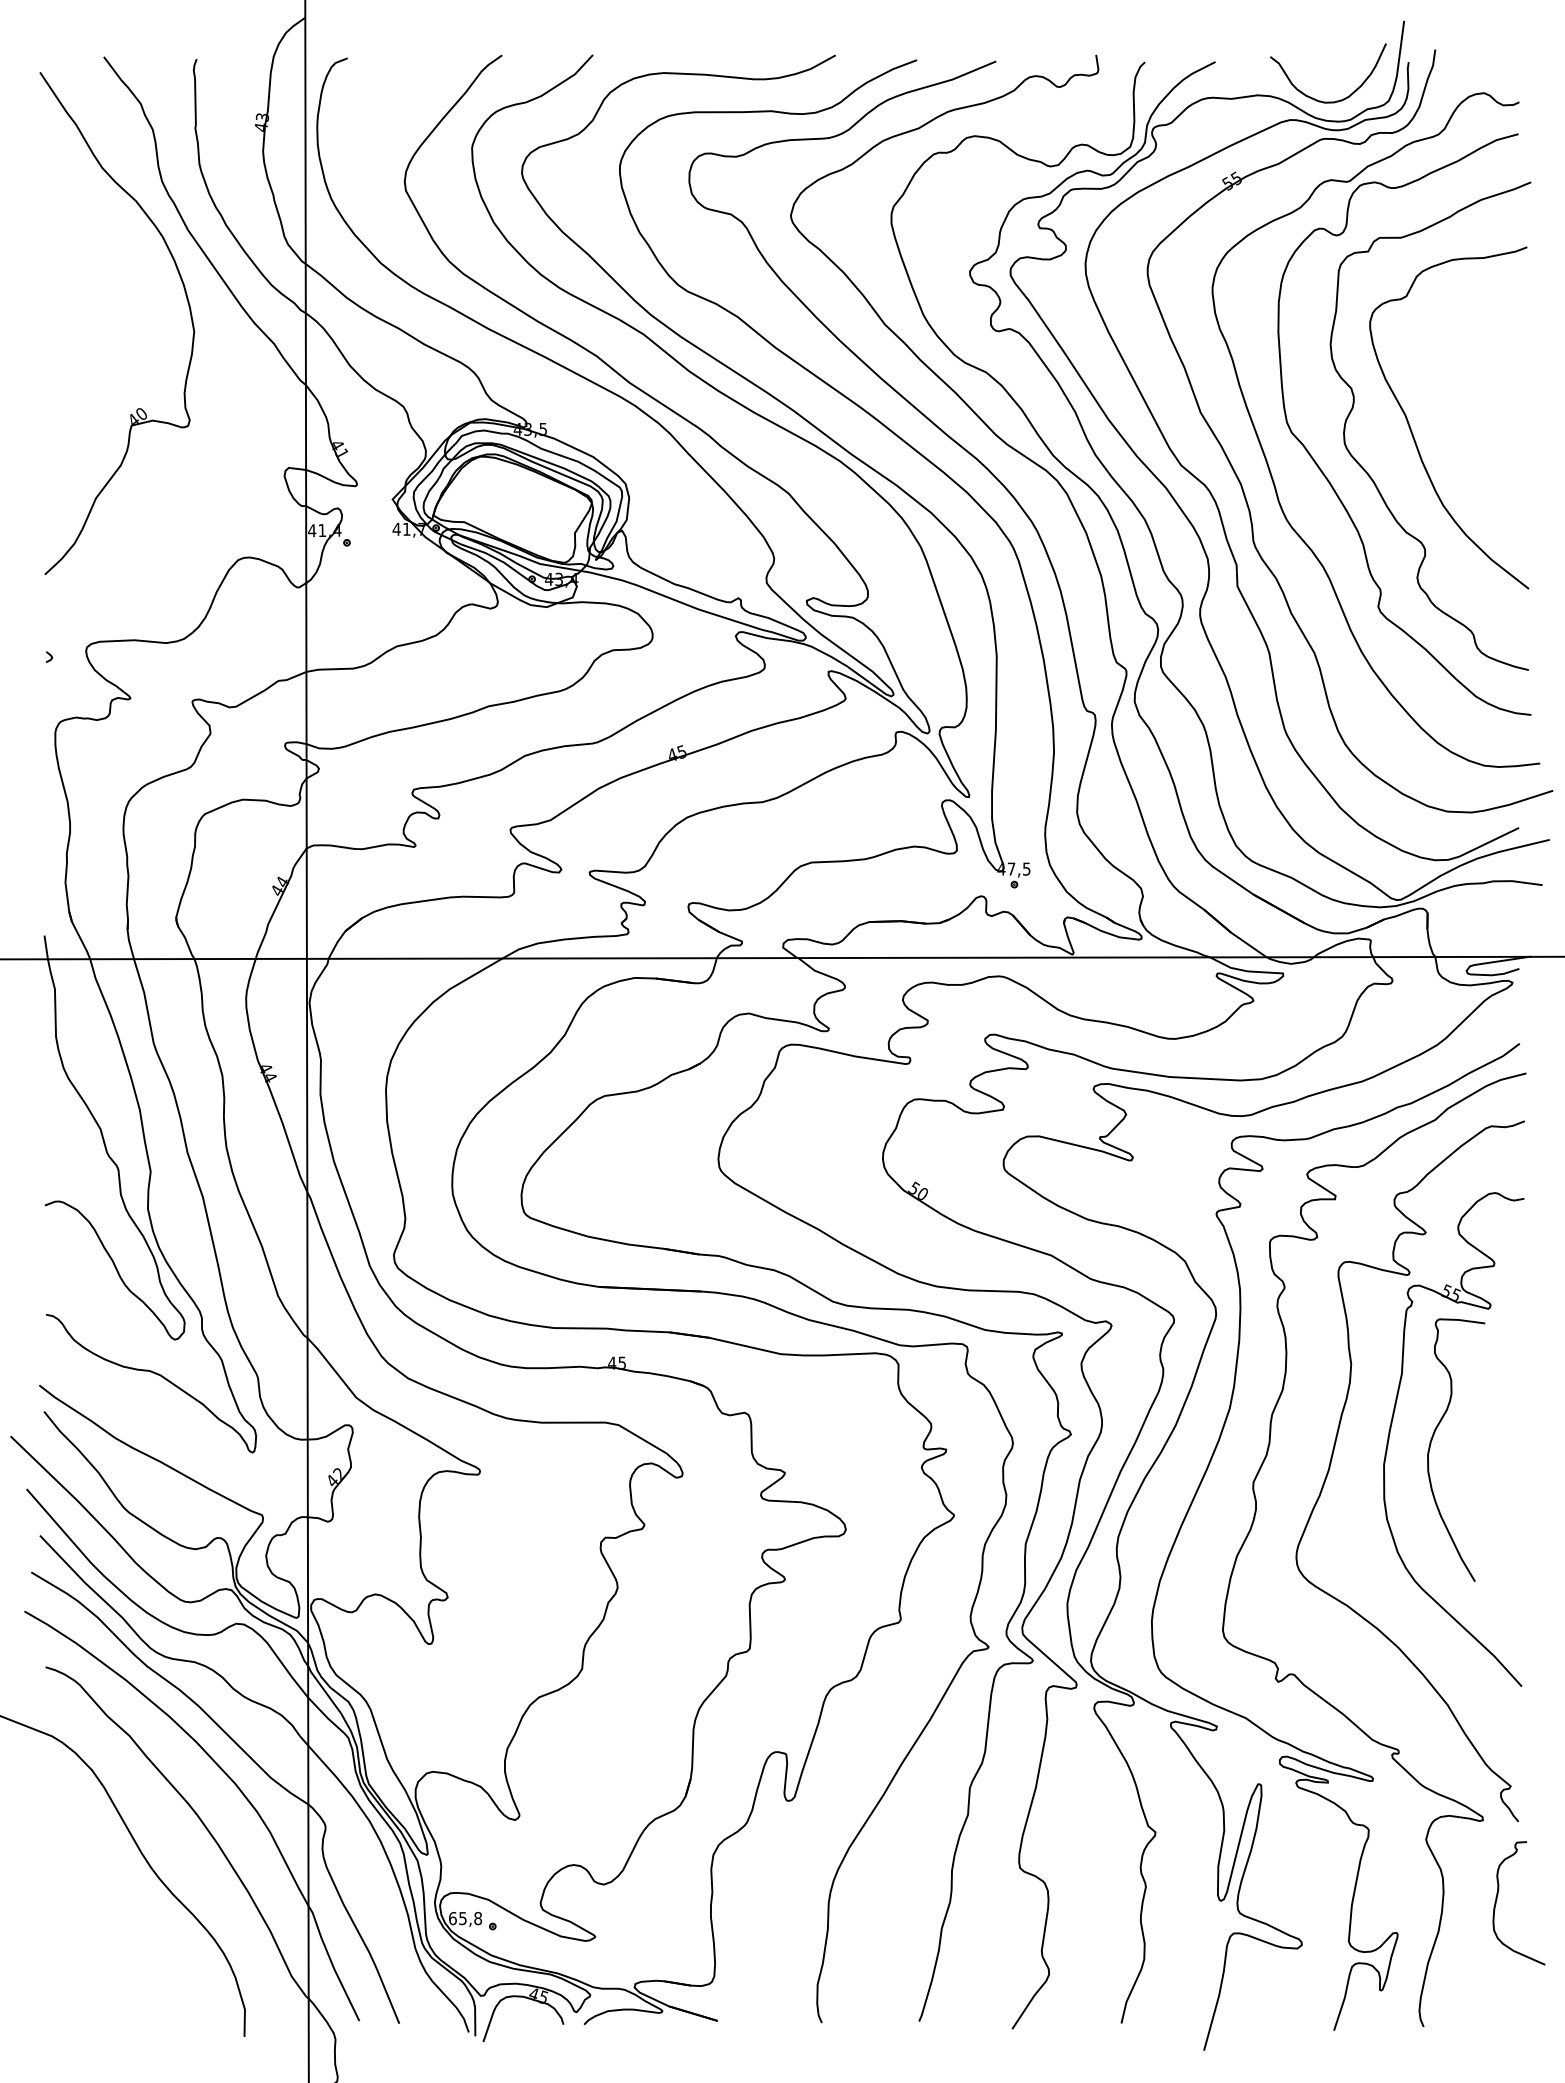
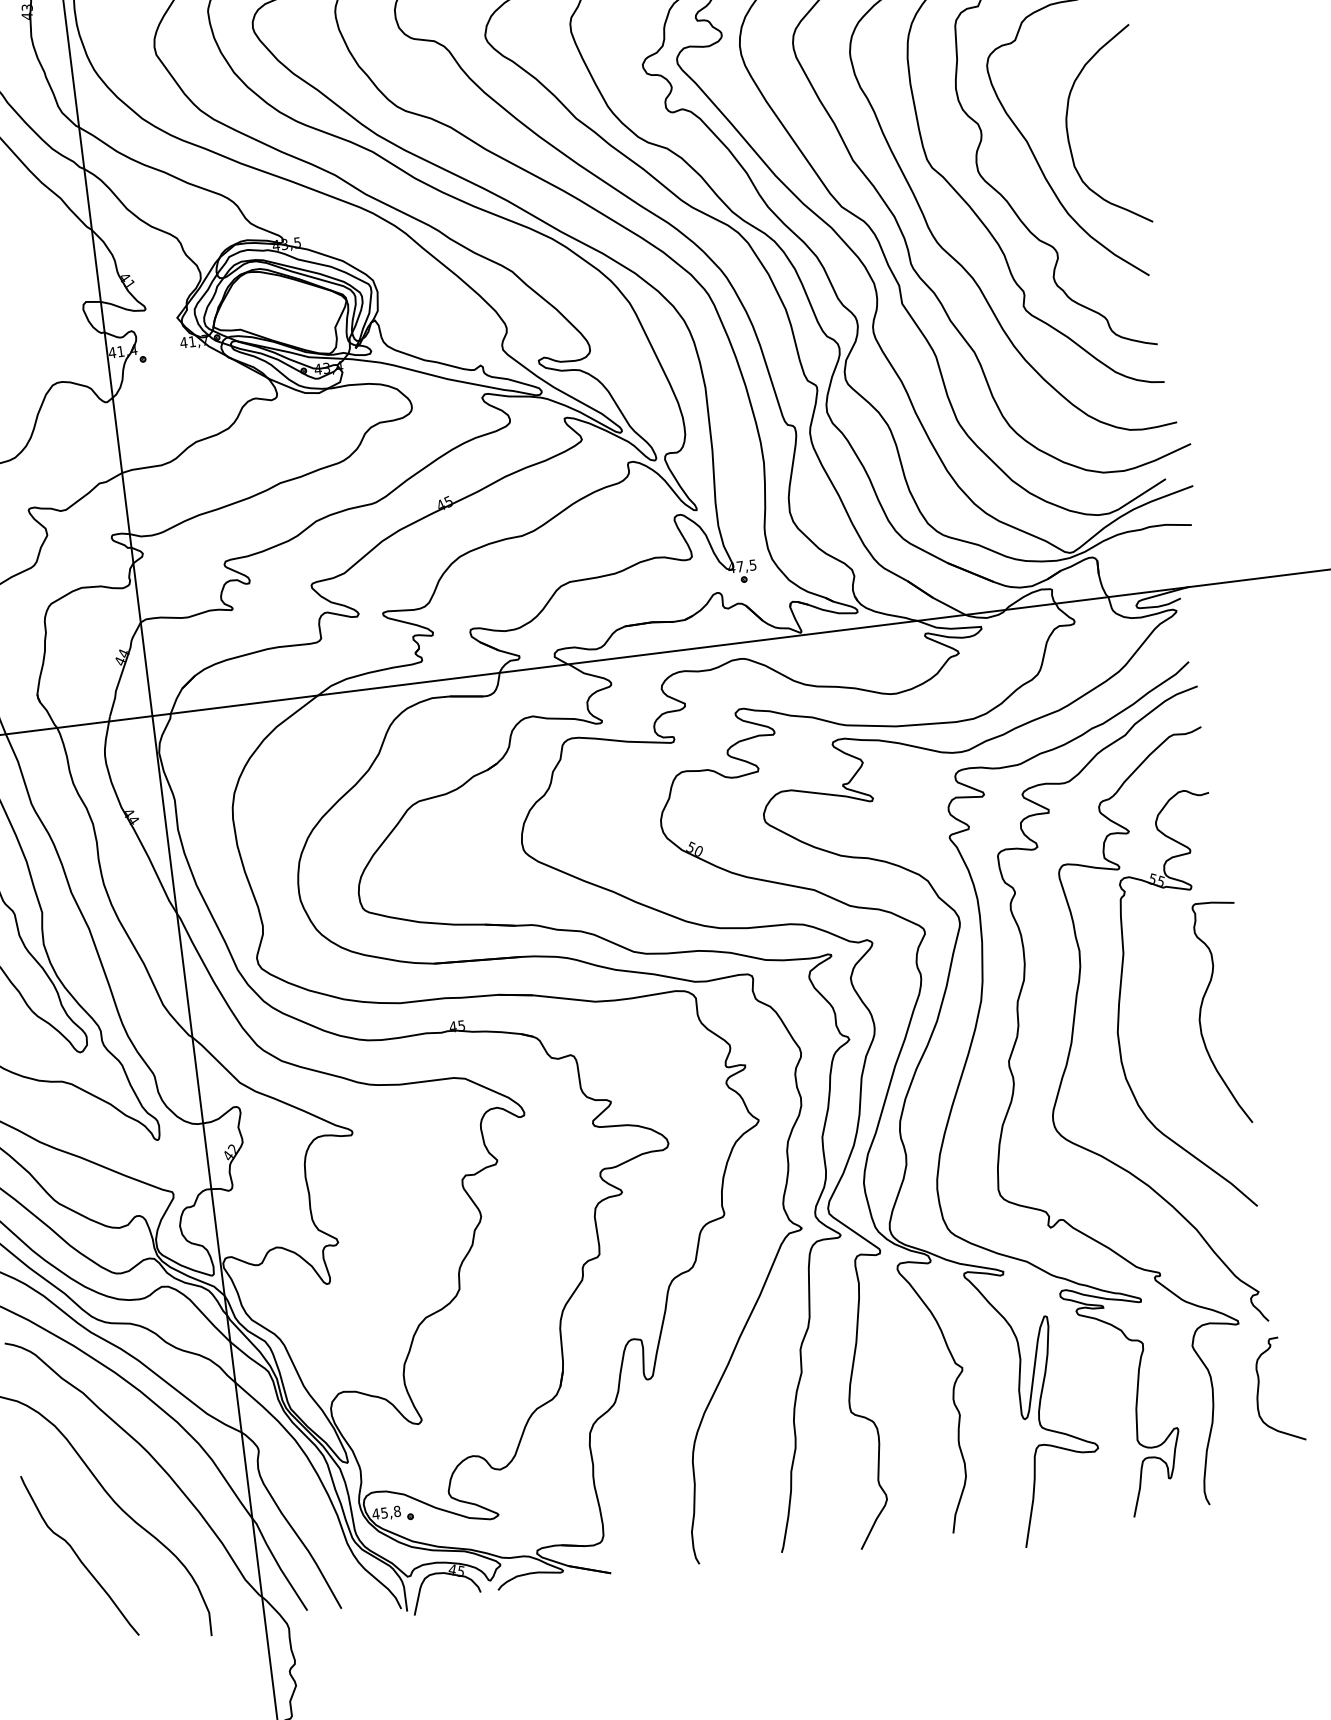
curve: (1454, 410) -> (1067, 132), added
curve: (1431, 1444) -> (1201, 1011), moved
text: (452, 1918) -> (375, 1514), 65,8 -> 45,8
curve: (101, 1925) -> (78, 1556), added

